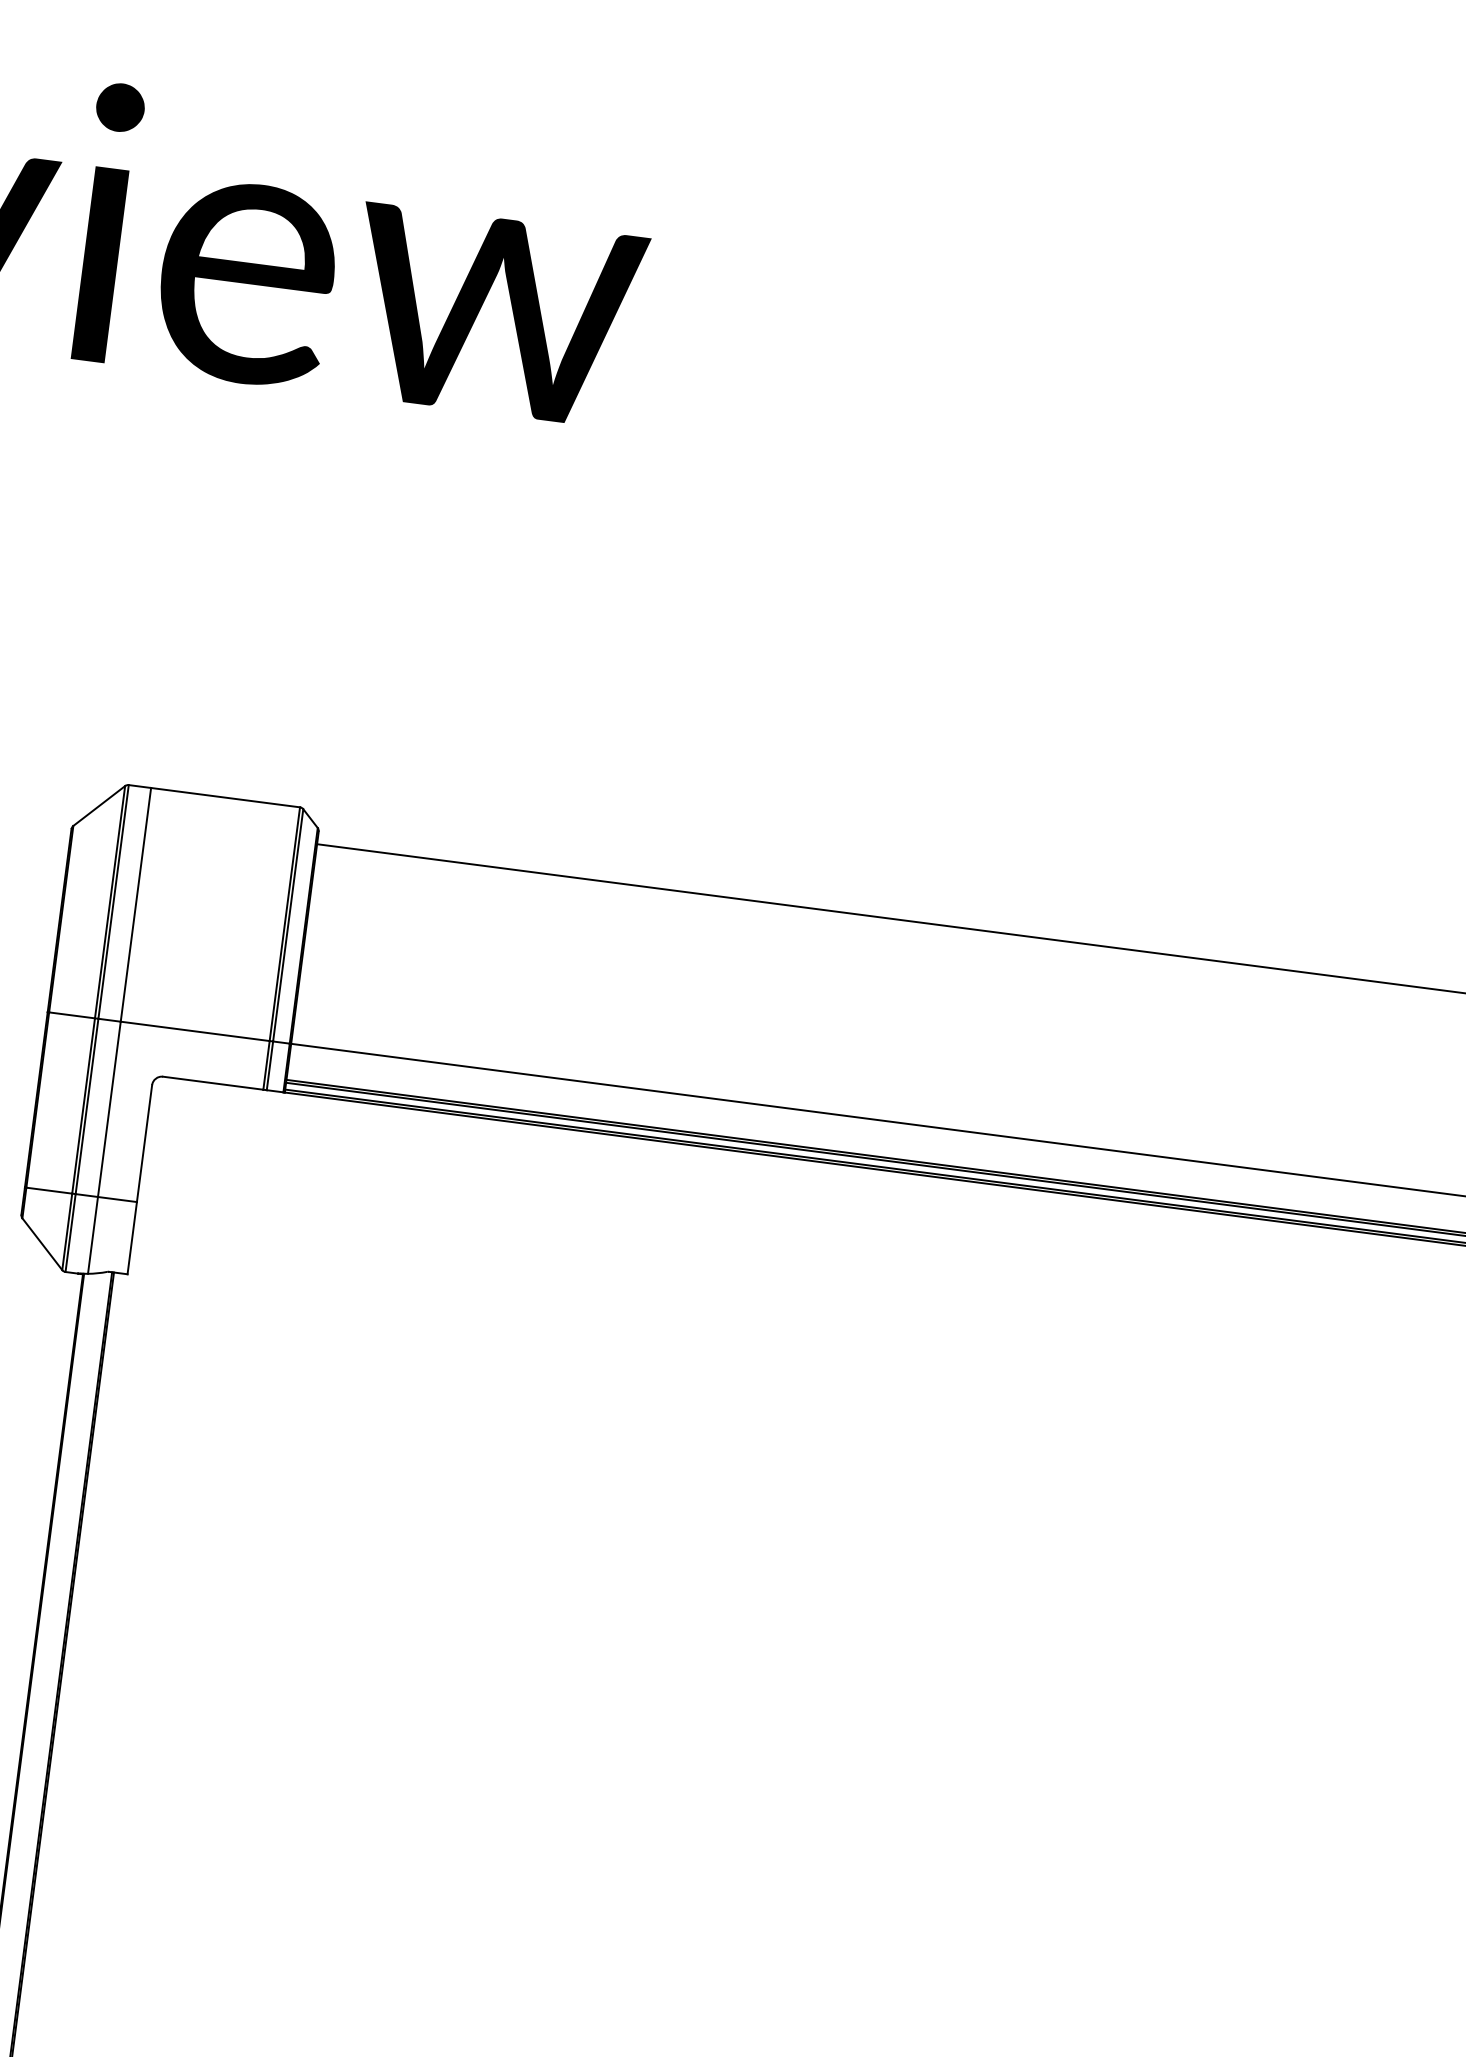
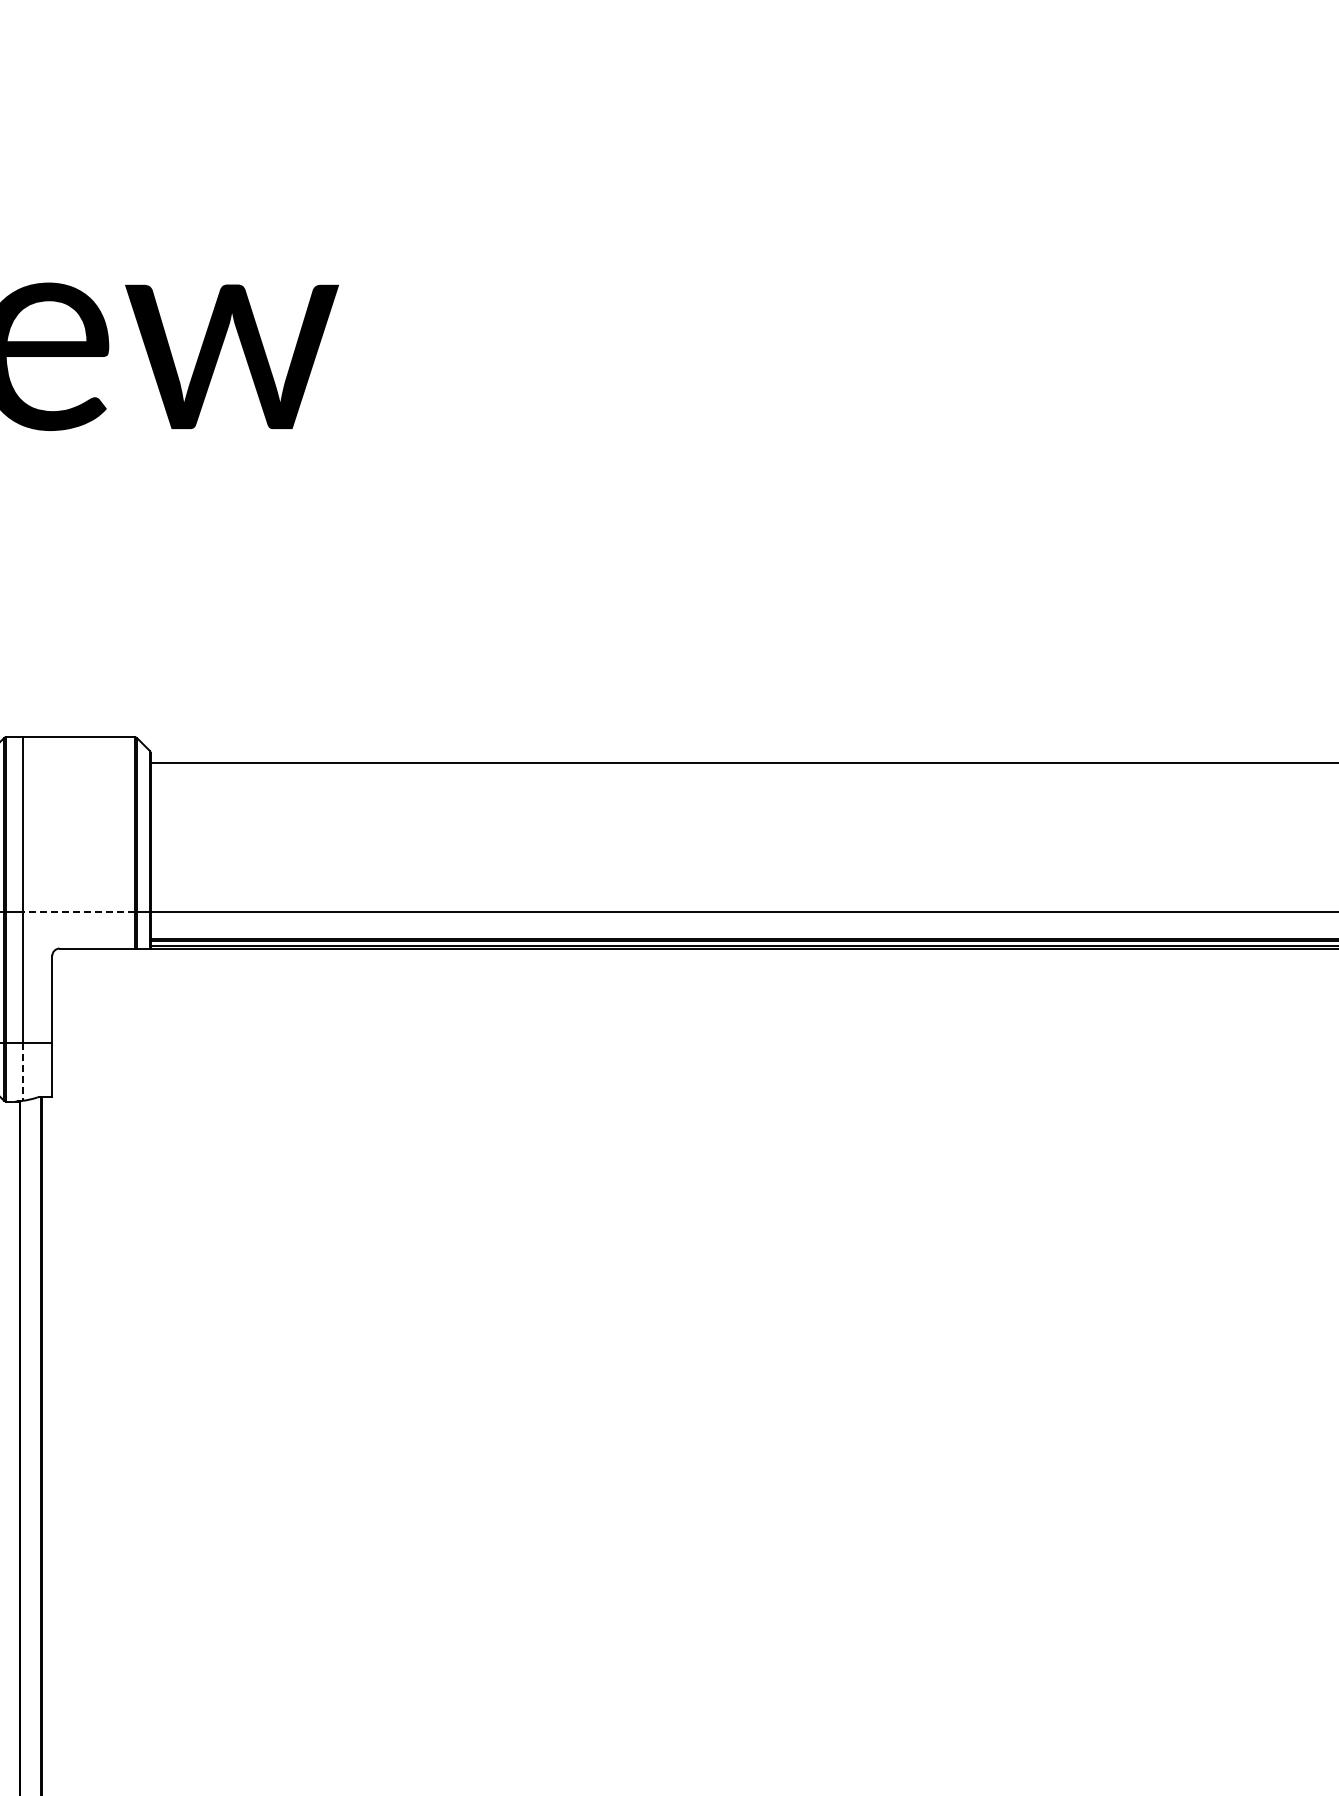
line: (194, 1031) -> (78, 912), solid -> dashed
line: (93, 1236) -> (23, 1072), solid -> dashed

